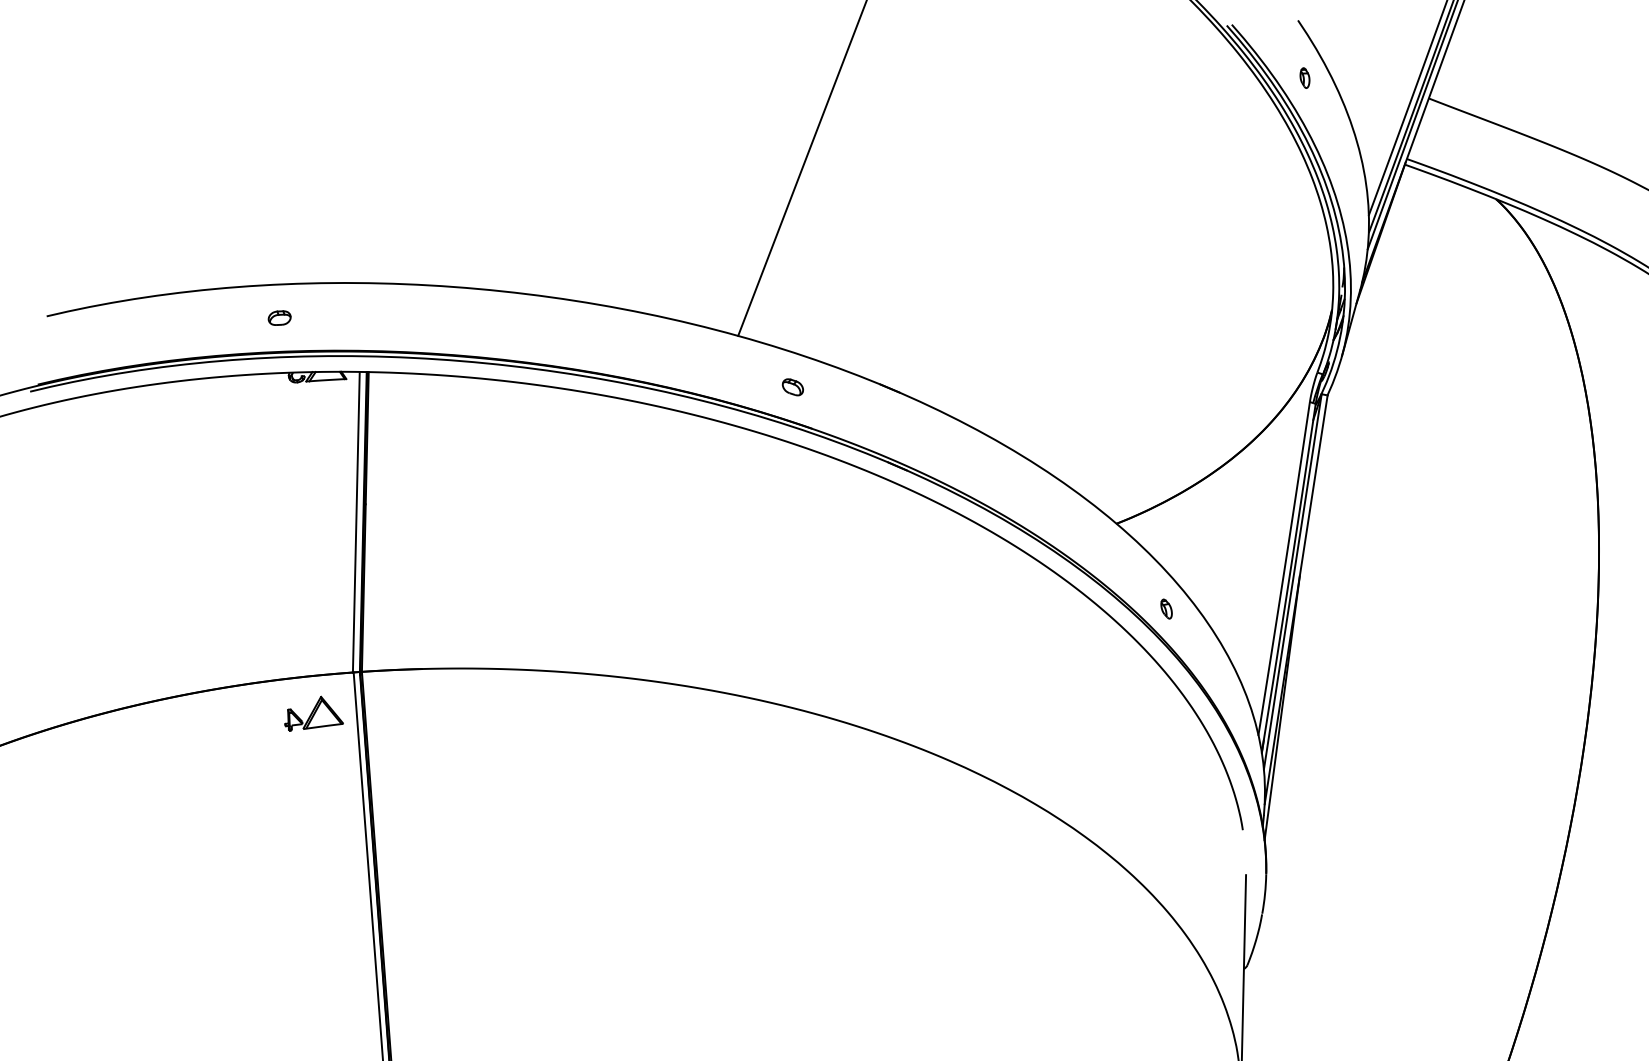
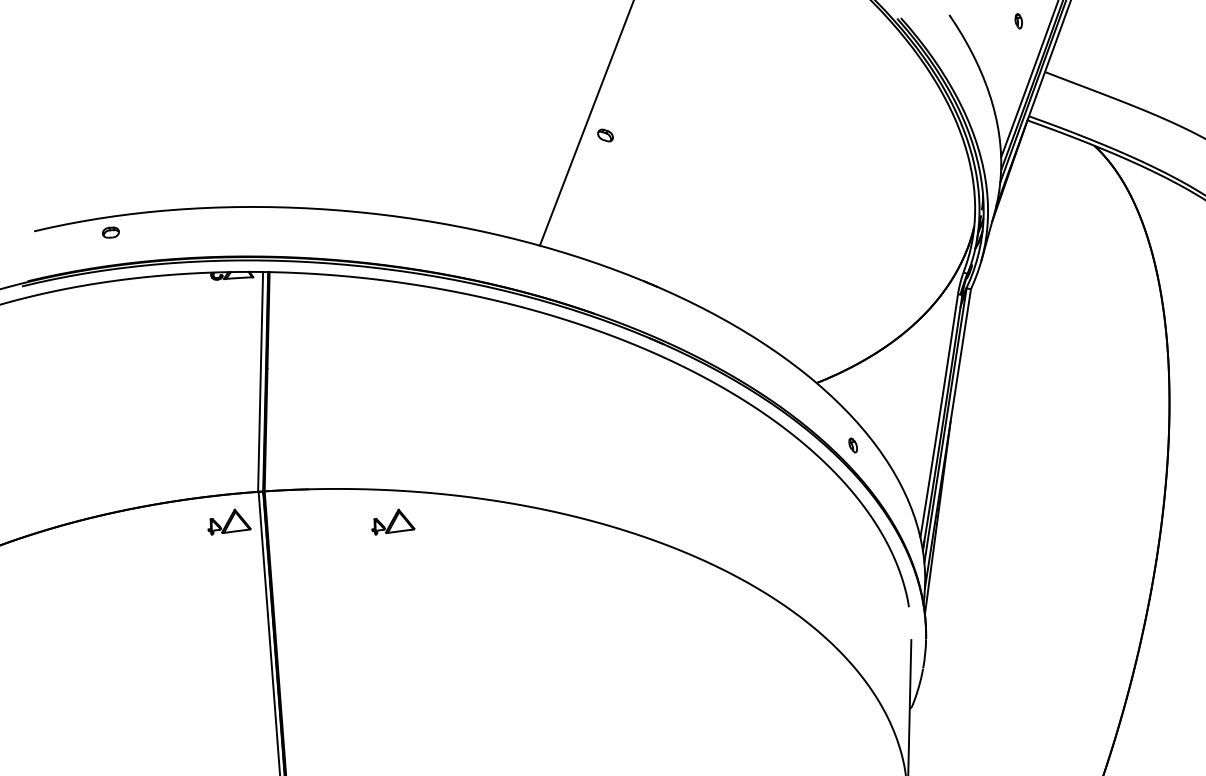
part: (1304, 77) -> (1018, 20), moved
part: (279, 317) -> (110, 232), moved
part: (792, 387) -> (605, 135), moved
part: (537, 713) -> (393, 521), added

